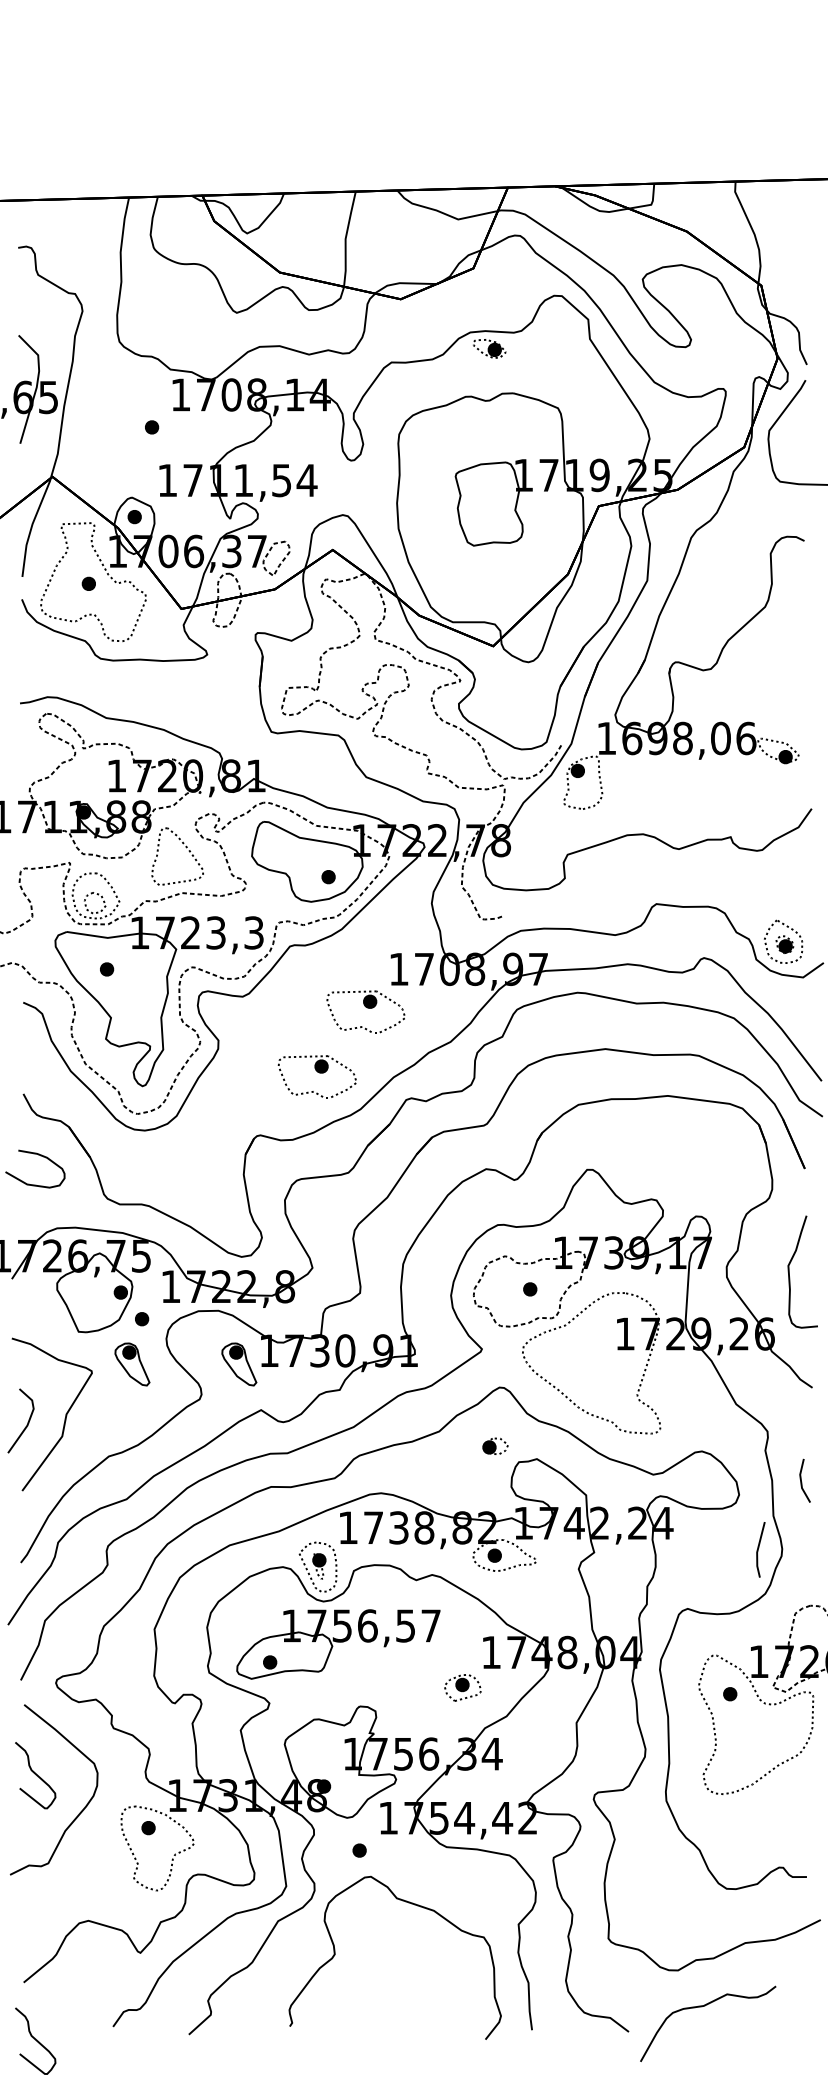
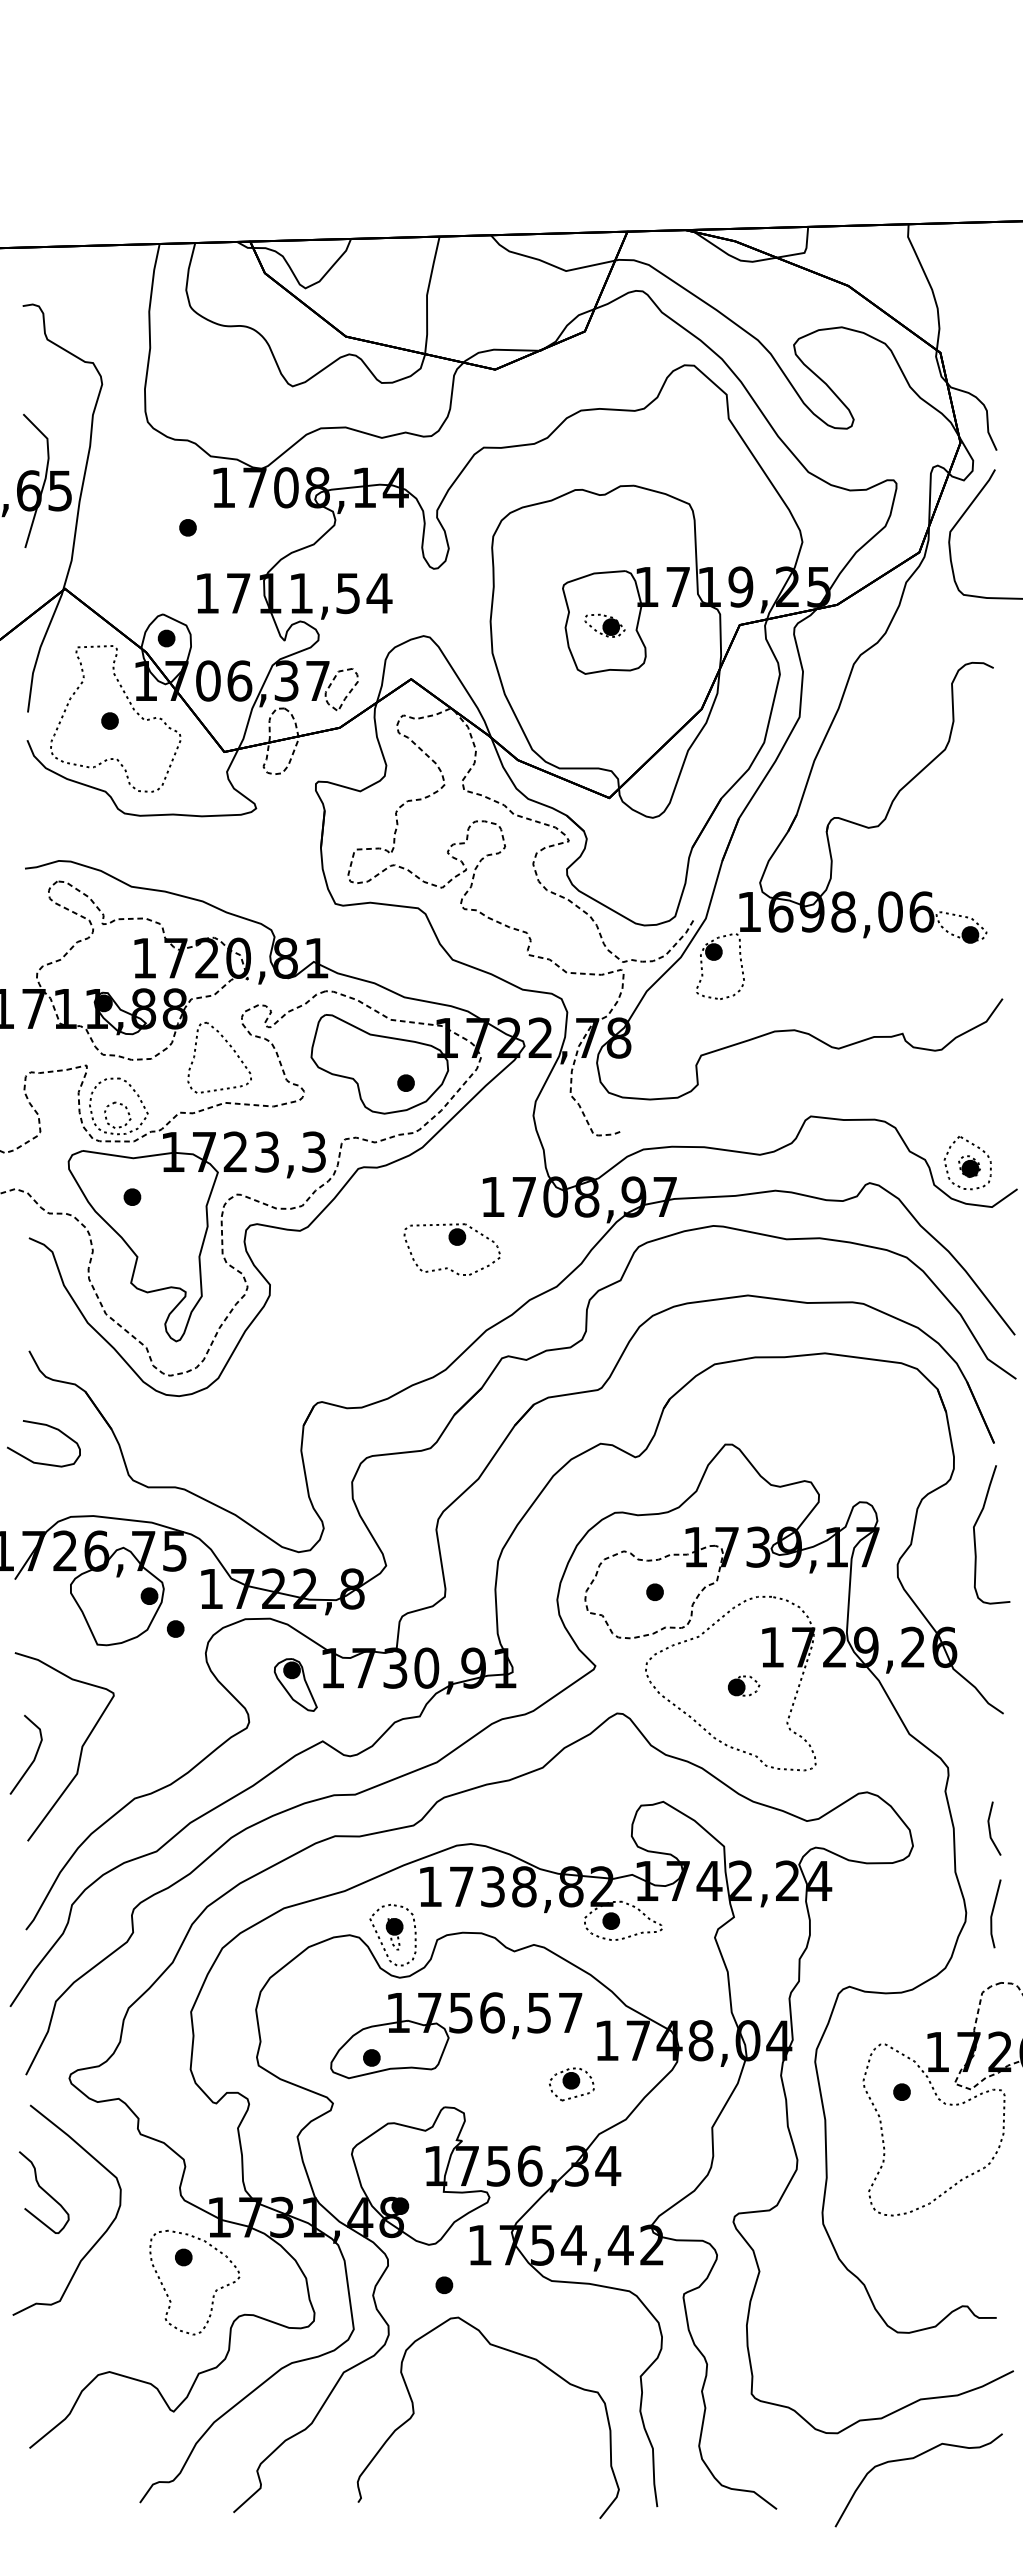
part: (489, 348) -> (604, 625), moved
part: (316, 1076) -> (391, 1329), removed
curve: (789, 1271) -> (975, 1534), moved
part: (132, 1364) -> (163, 1684), removed
part: (495, 1445) -> (744, 1685), moved
line: (758, 1549) -> (993, 1913), moved
part: (338, 1644) -> (456, 2035), moved
curve: (703, 2007) -> (912, 2459), moved
curve: (35, 2040) -> (43, 2519), removed

